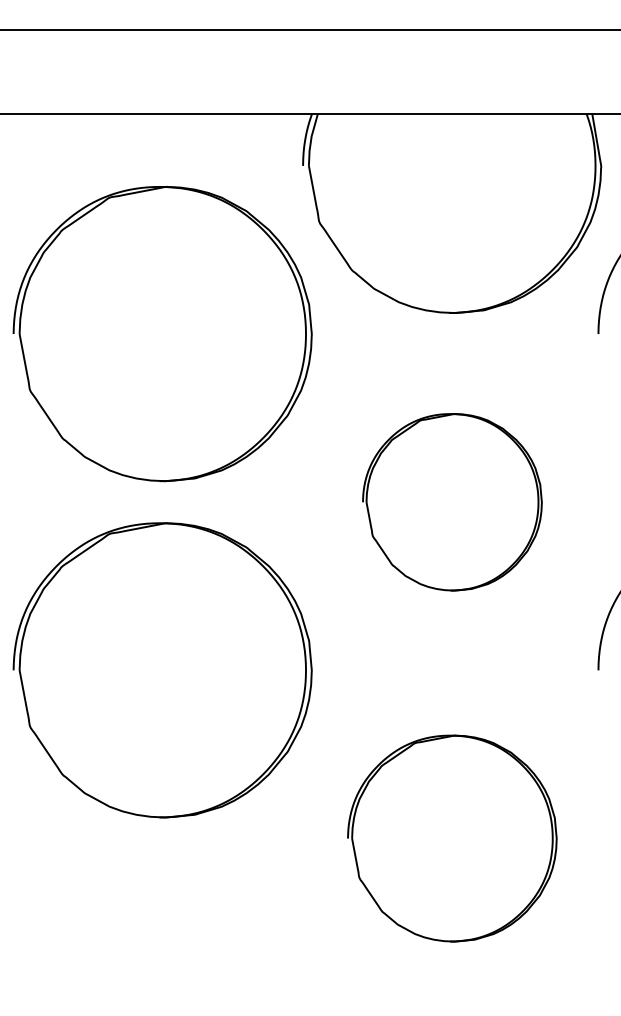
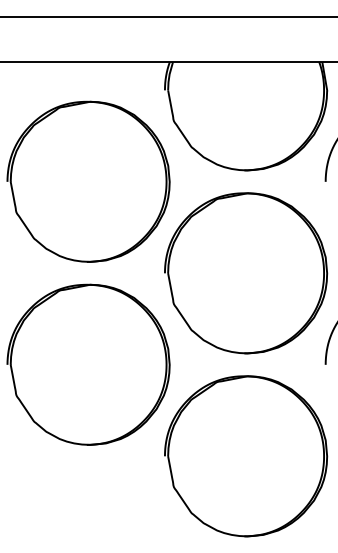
part: (452, 502) -> (246, 273), size x1.67
part: (452, 838) -> (246, 456), size x1.43

